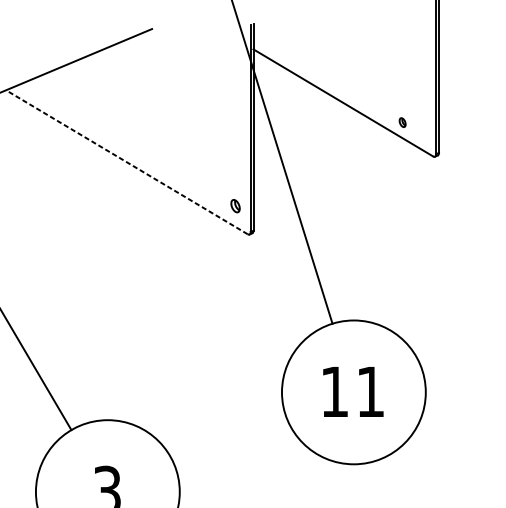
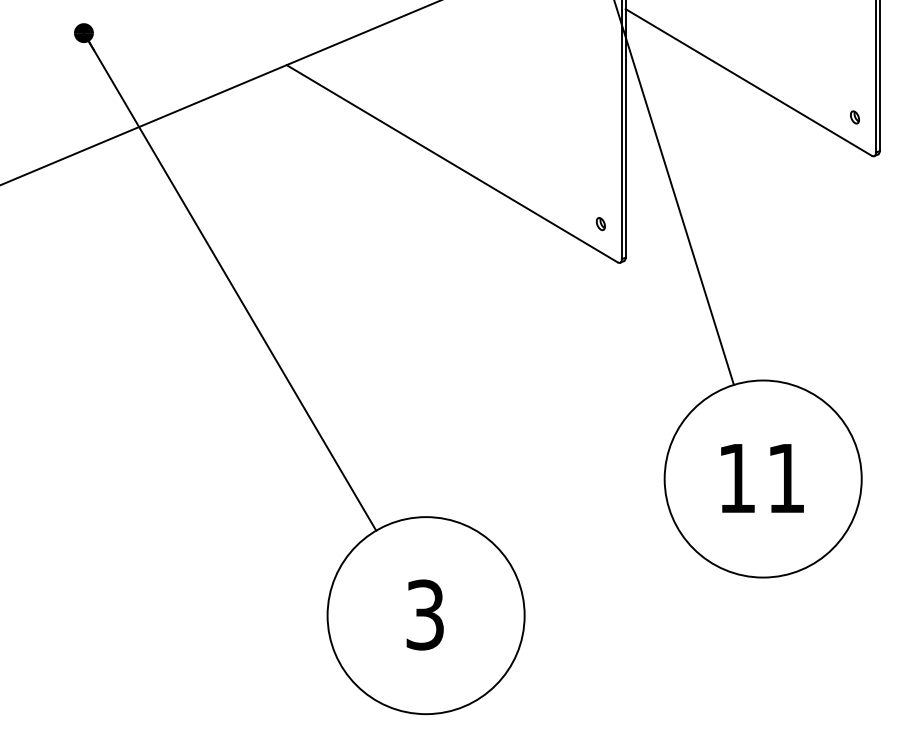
part: (402, 122) -> (854, 117), moved
line: (127, 162) -> (452, 163), dashed -> solid
part: (235, 206) -> (600, 224), size x0.71

